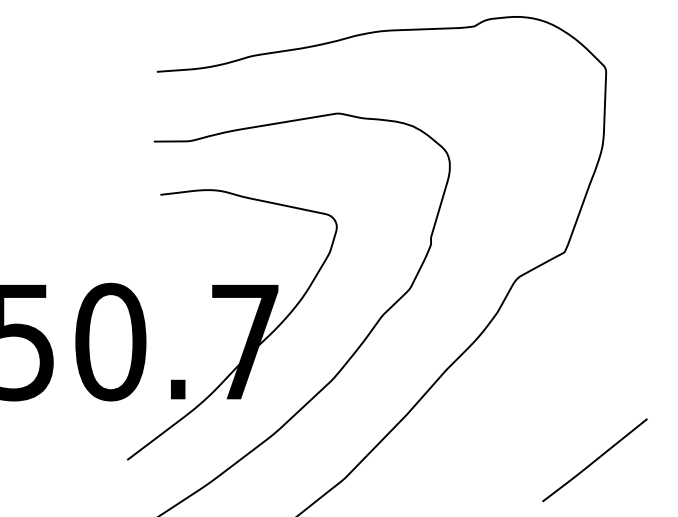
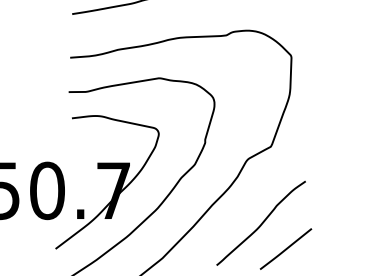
curve: (545, 406) -> (261, 222), added

